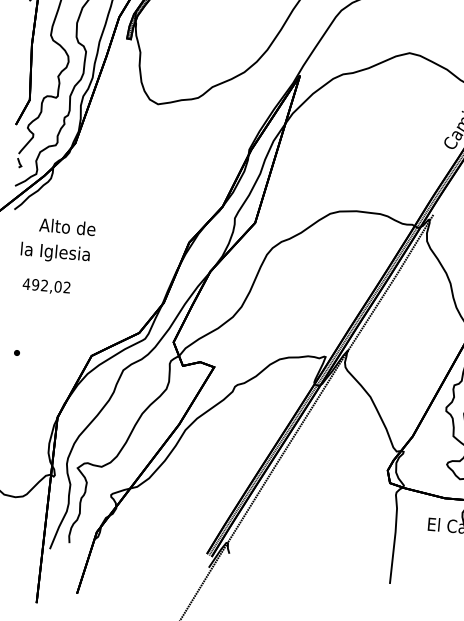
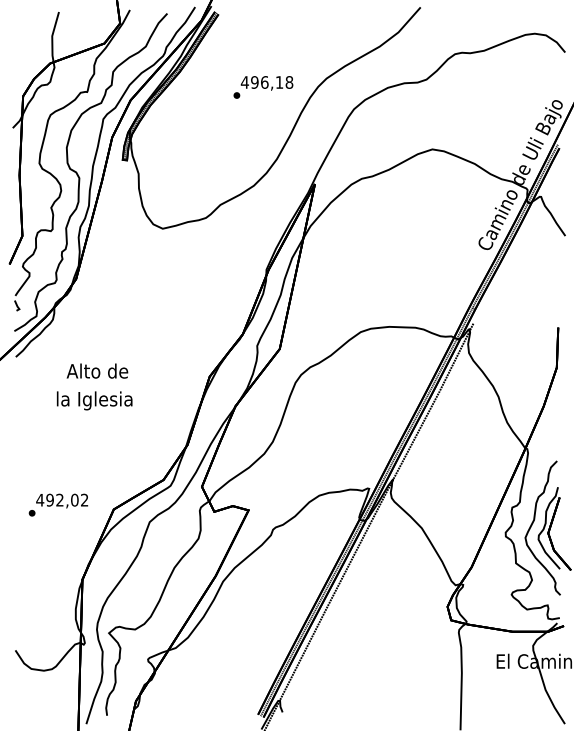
text: (67, 226) -> (97, 370), moved
text: (55, 252) -> (94, 400), moved
text: (46, 286) -> (62, 500), moved

